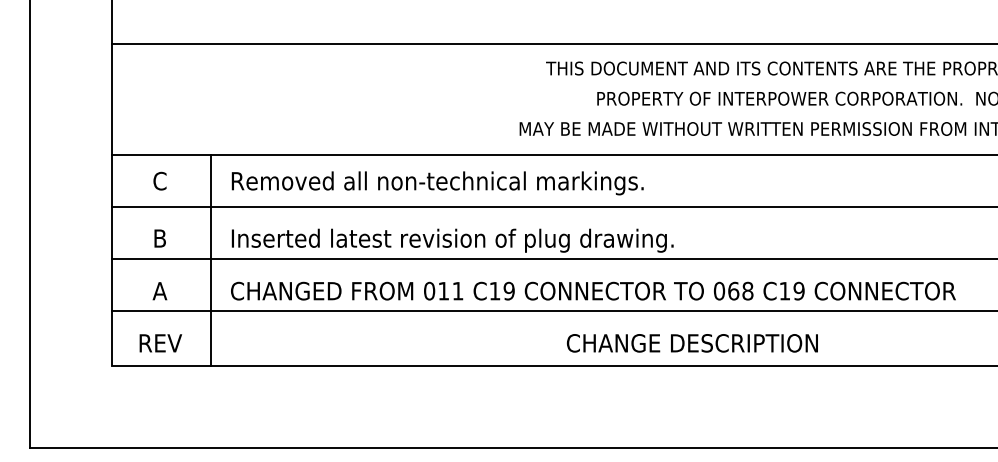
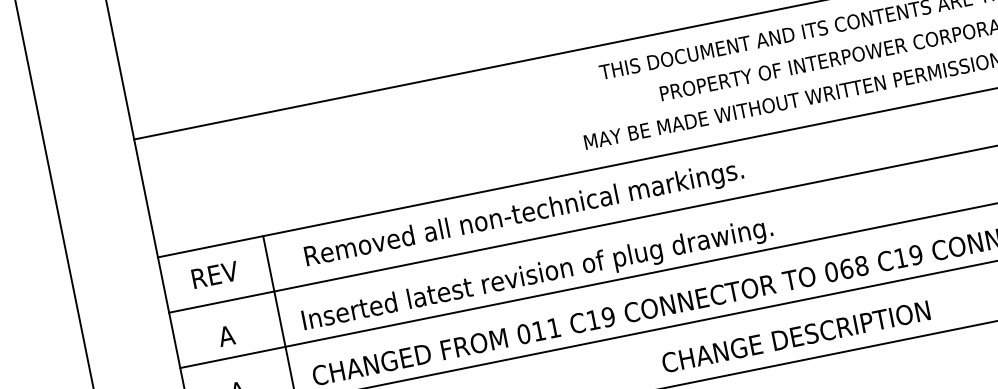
text: (160, 180) -> (214, 274), C -> REV
text: (437, 183) -> (524, 215), moved
text: (159, 238) -> (226, 336), B -> A
text: (692, 343) -> (796, 337), moved

